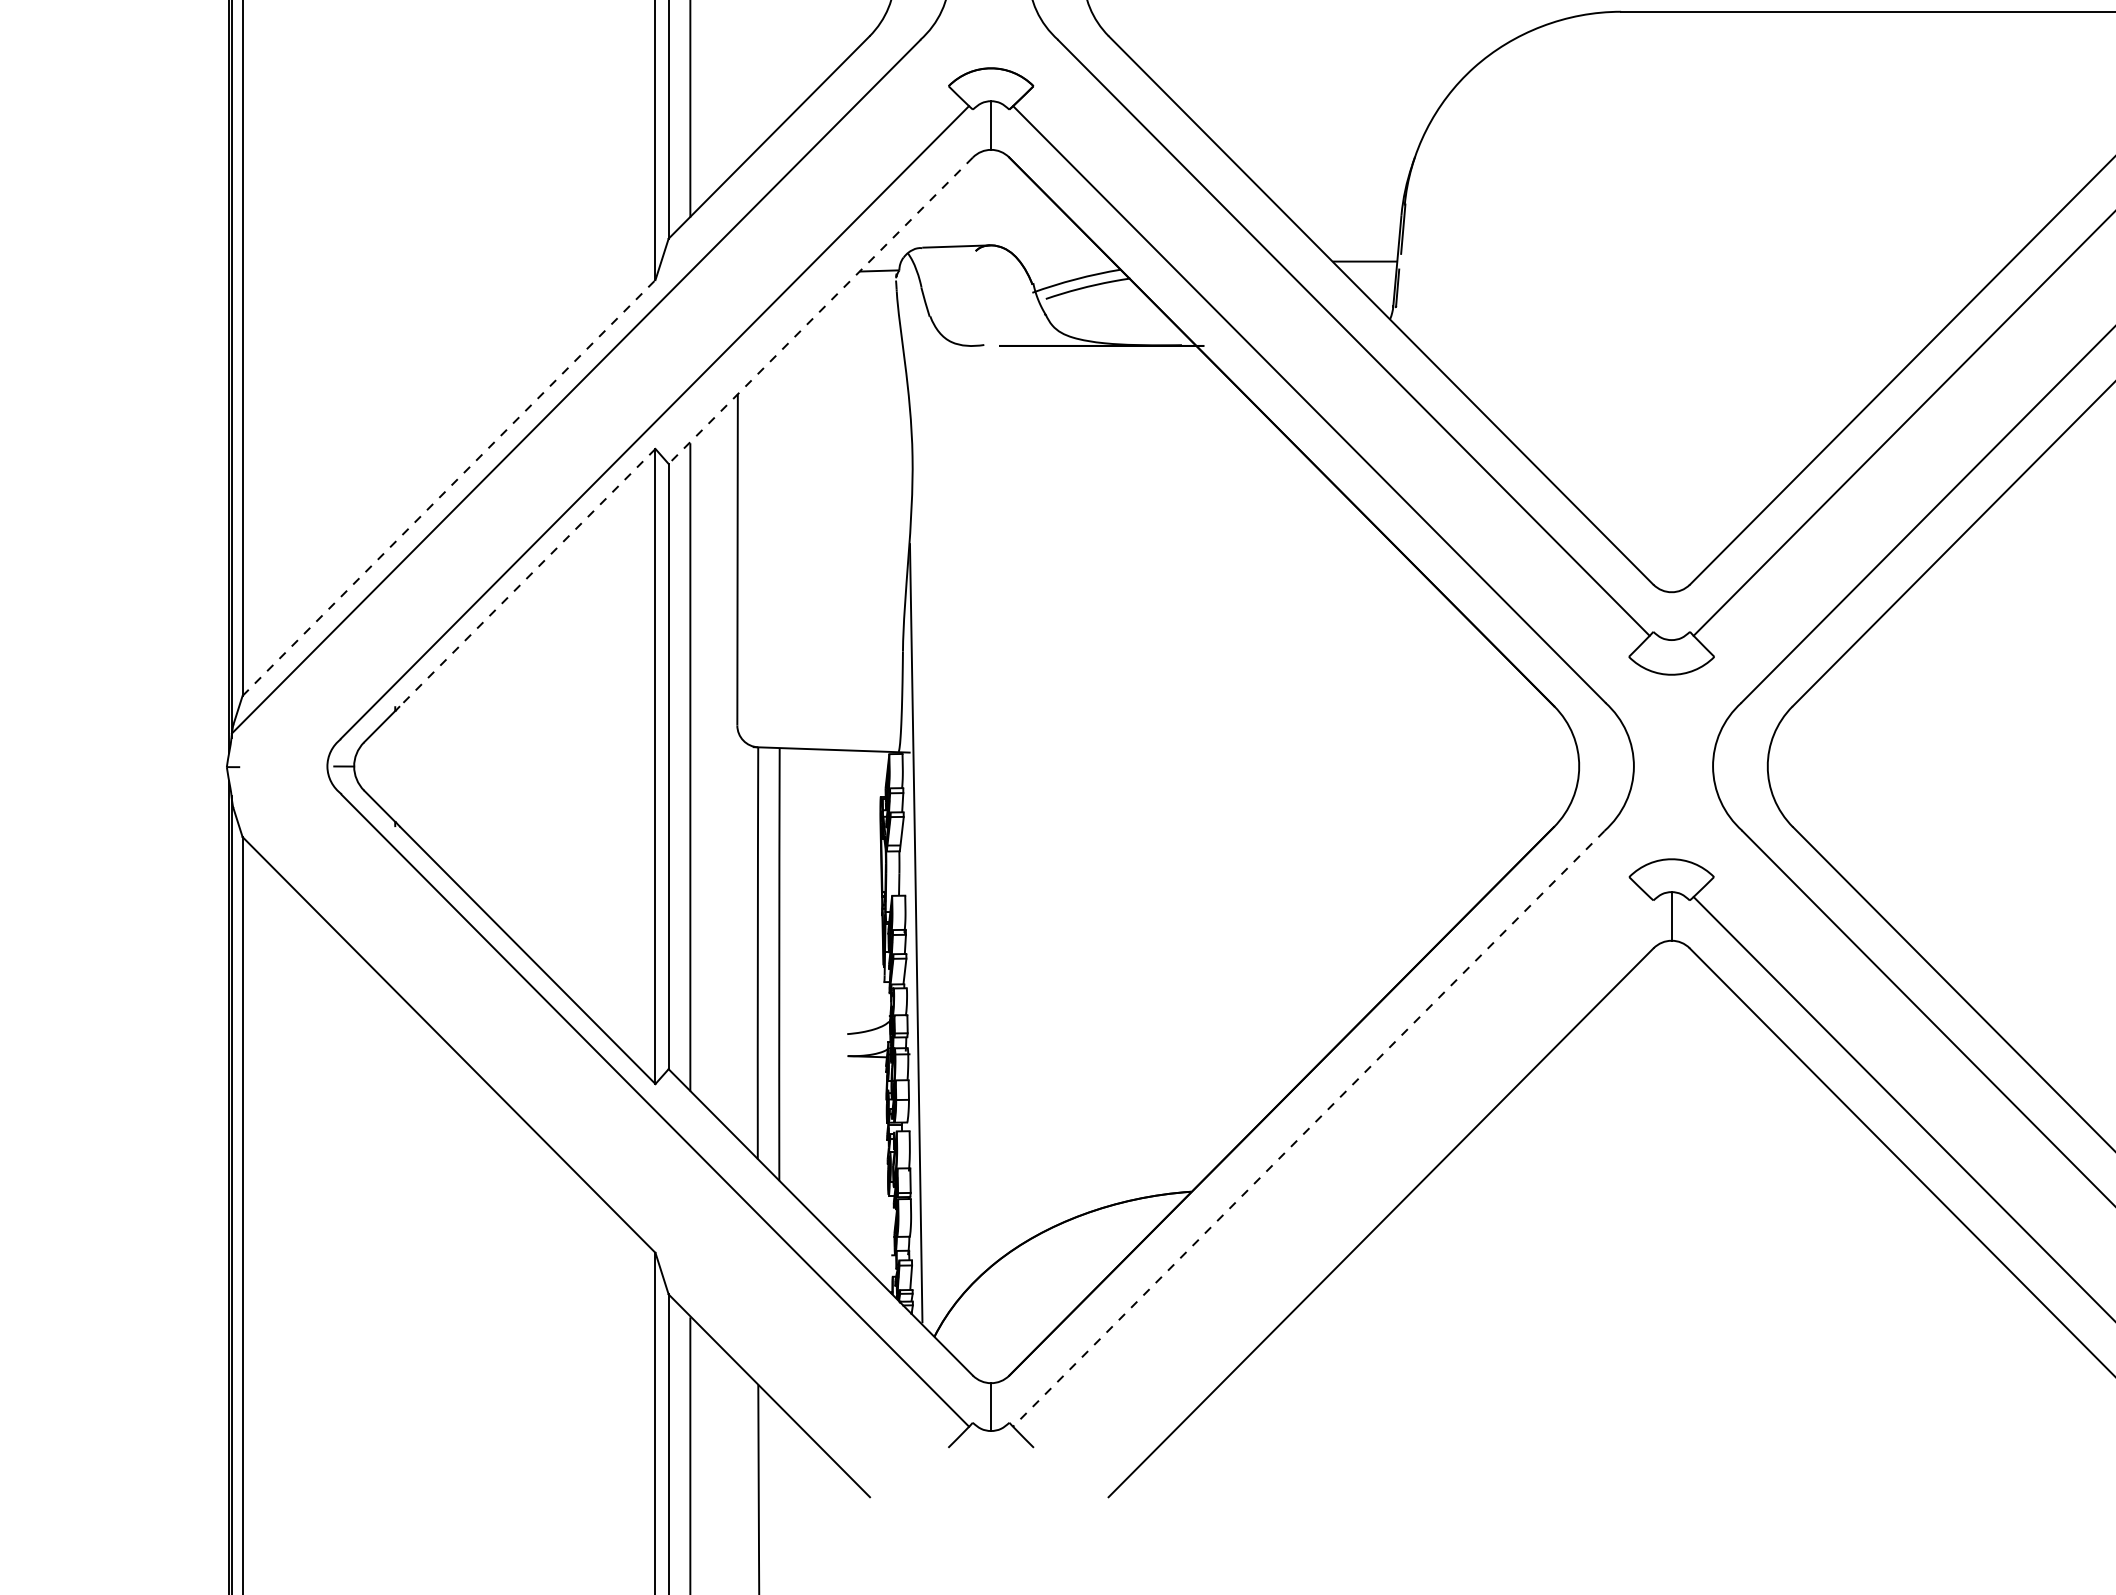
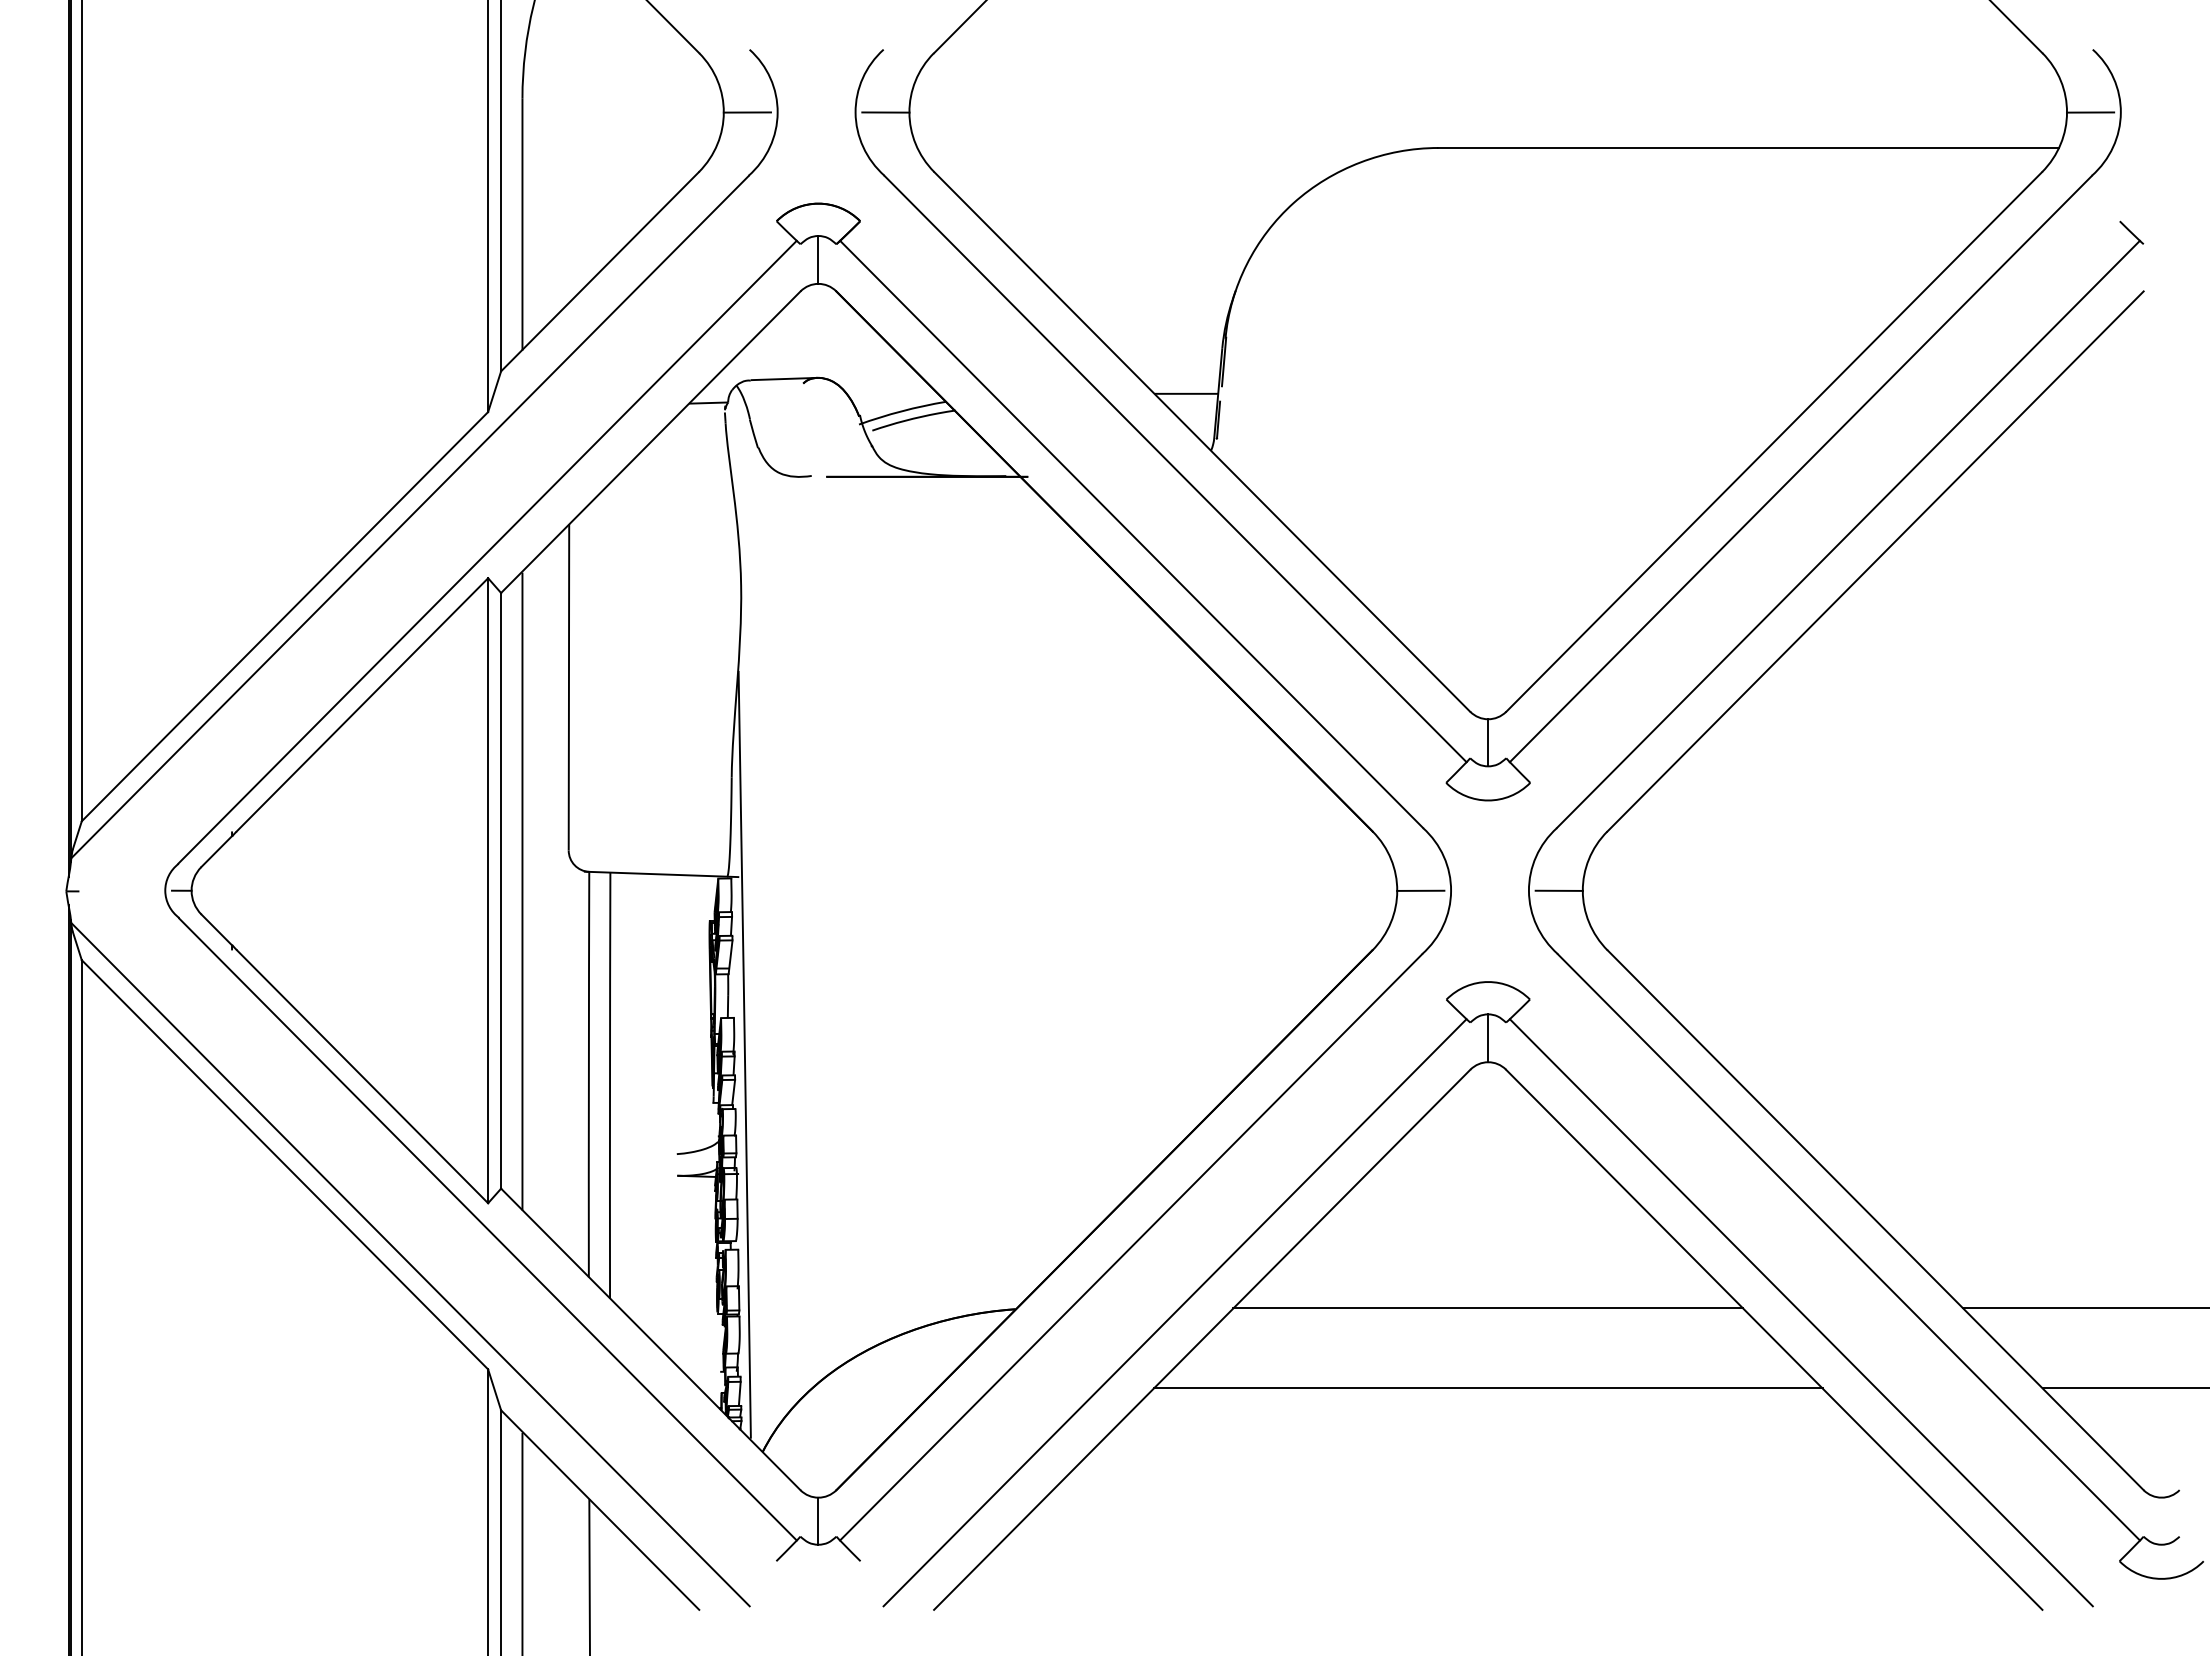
line: (820, 311) -> (650, 442), dashed -> solid
line: (449, 487) -> (285, 616), dashed -> solid
line: (527, 578) -> (362, 705), dashed -> solid
line: (1671, 615) -> (1488, 742), added
line: (1602, 766) -> (1420, 890), added
line: (1743, 766) -> (1558, 890), added
line: (1308, 1128) -> (1130, 1247), dashed -> solid
line: (576, 1146) -> (410, 1264), added
line: (1671, 1190) -> (1488, 1308), added
line: (1352, 1195) -> (1174, 1312), added
line: (1670, 1272) -> (1487, 1388), added

